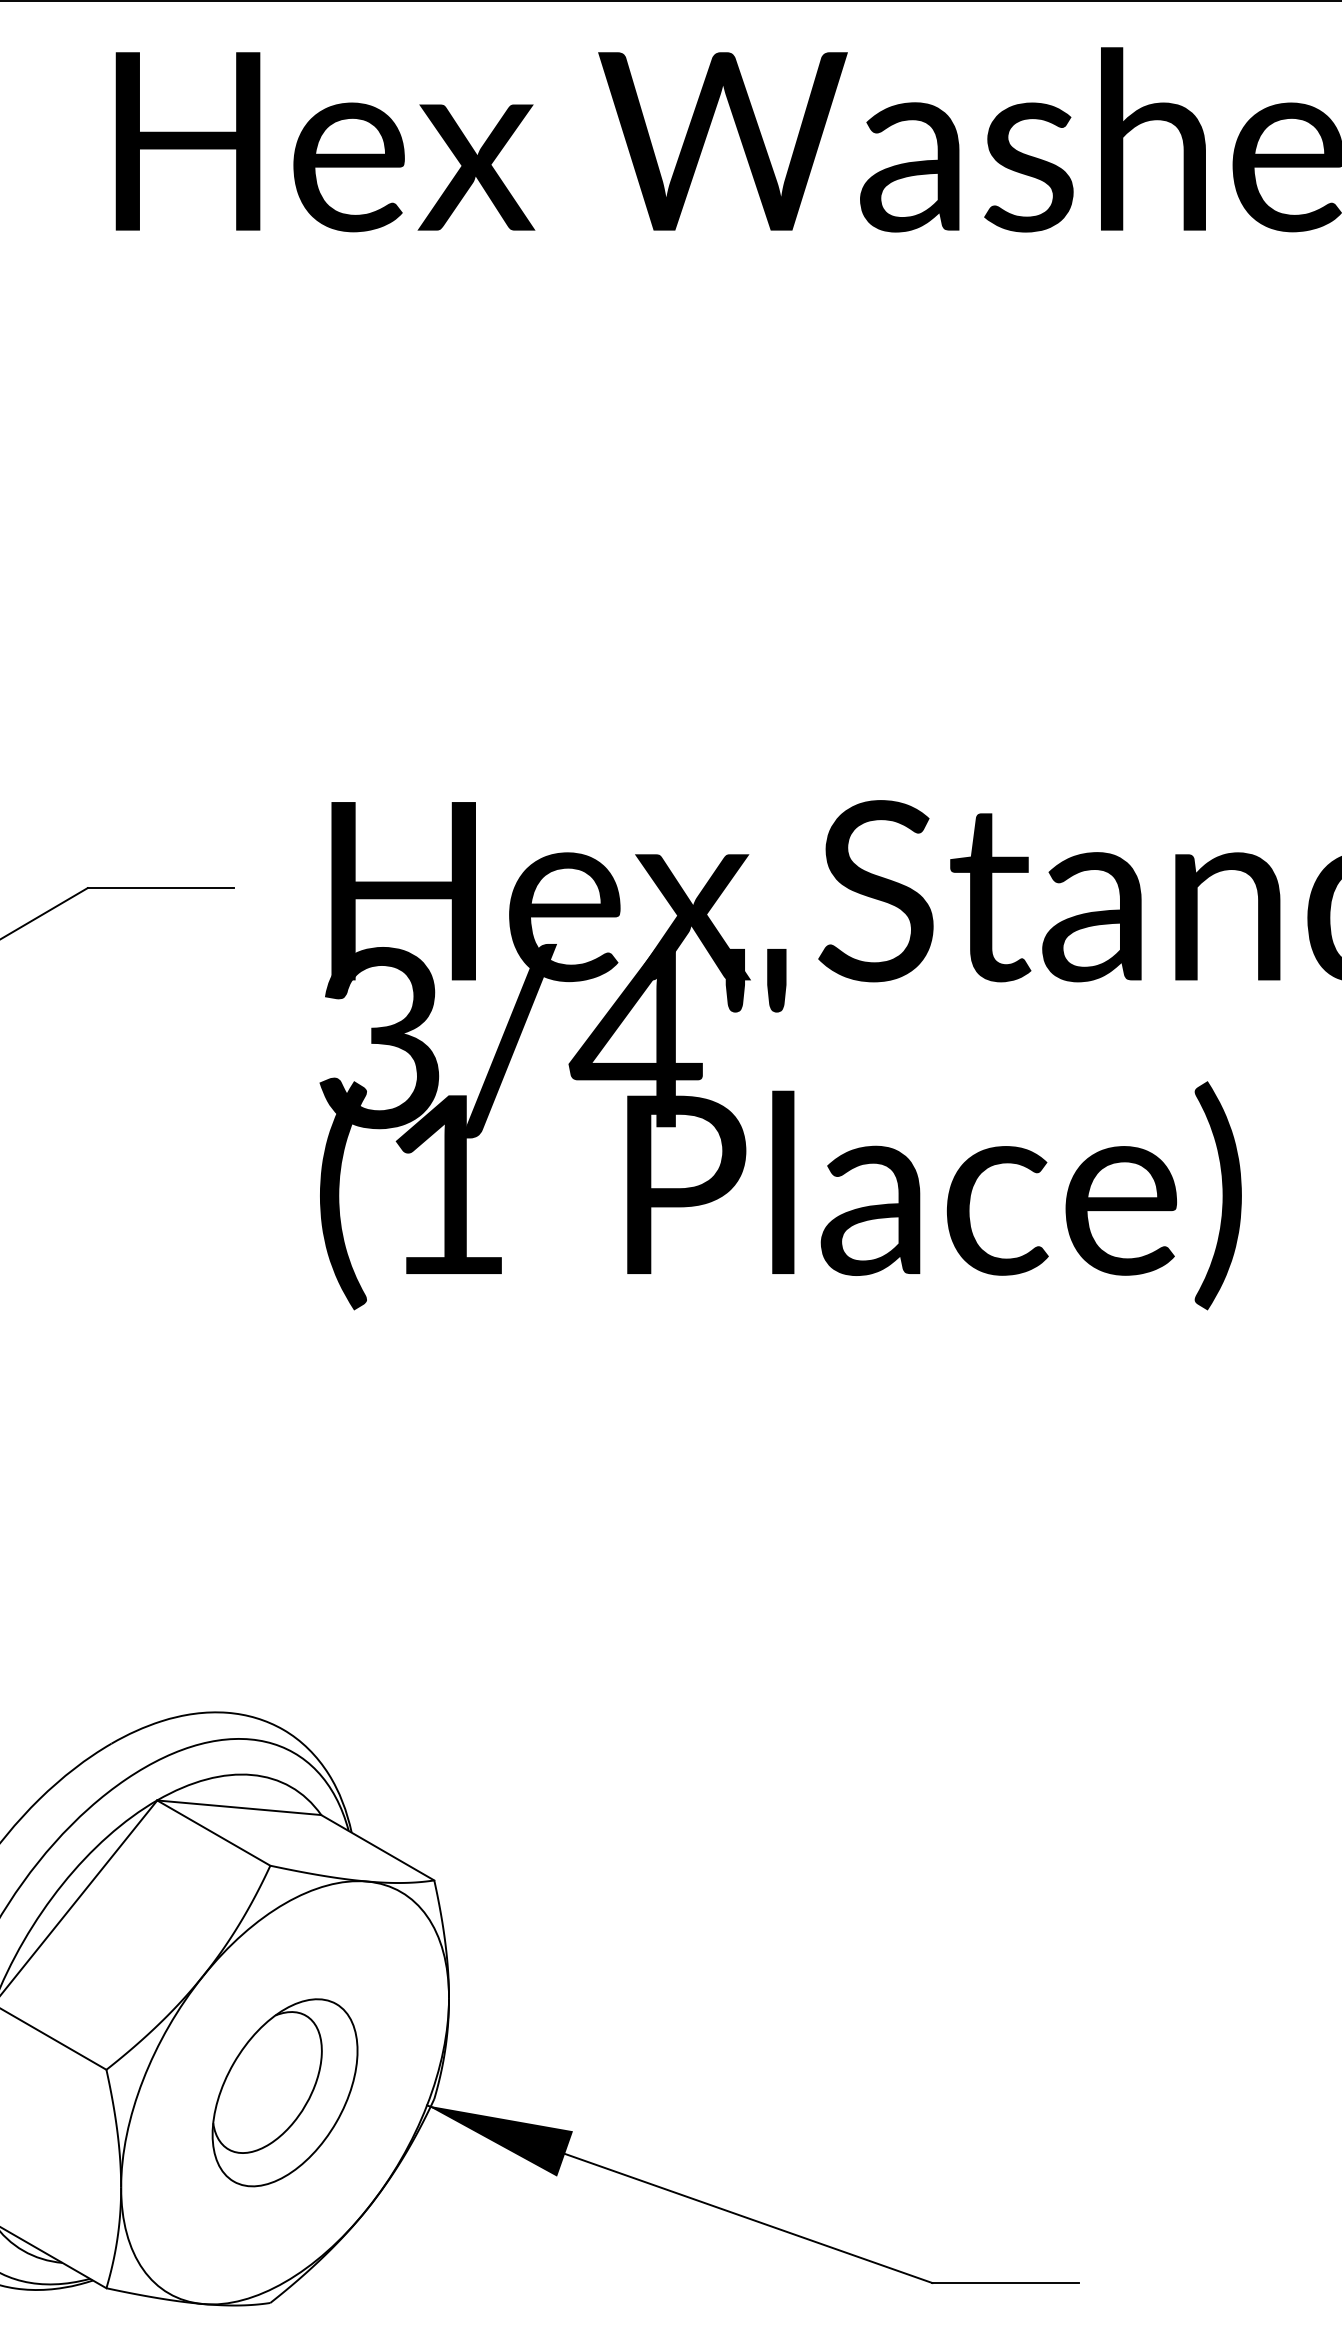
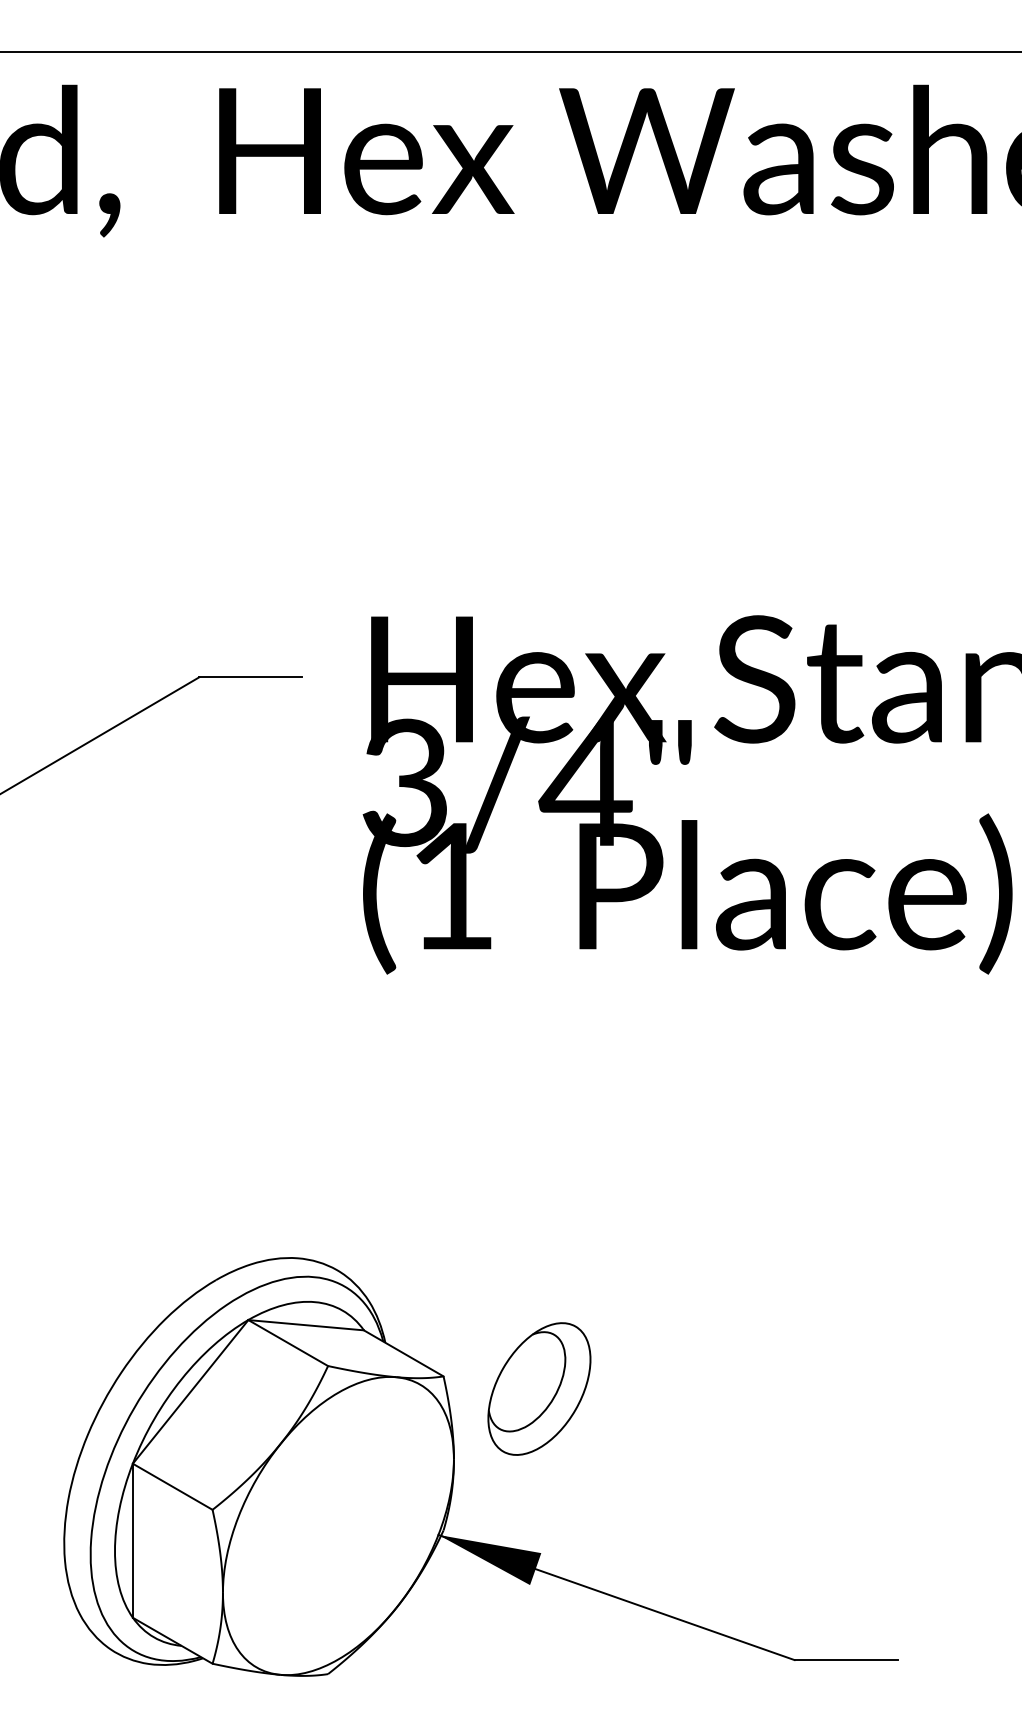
part: (285, 2092) -> (539, 1388), moved

